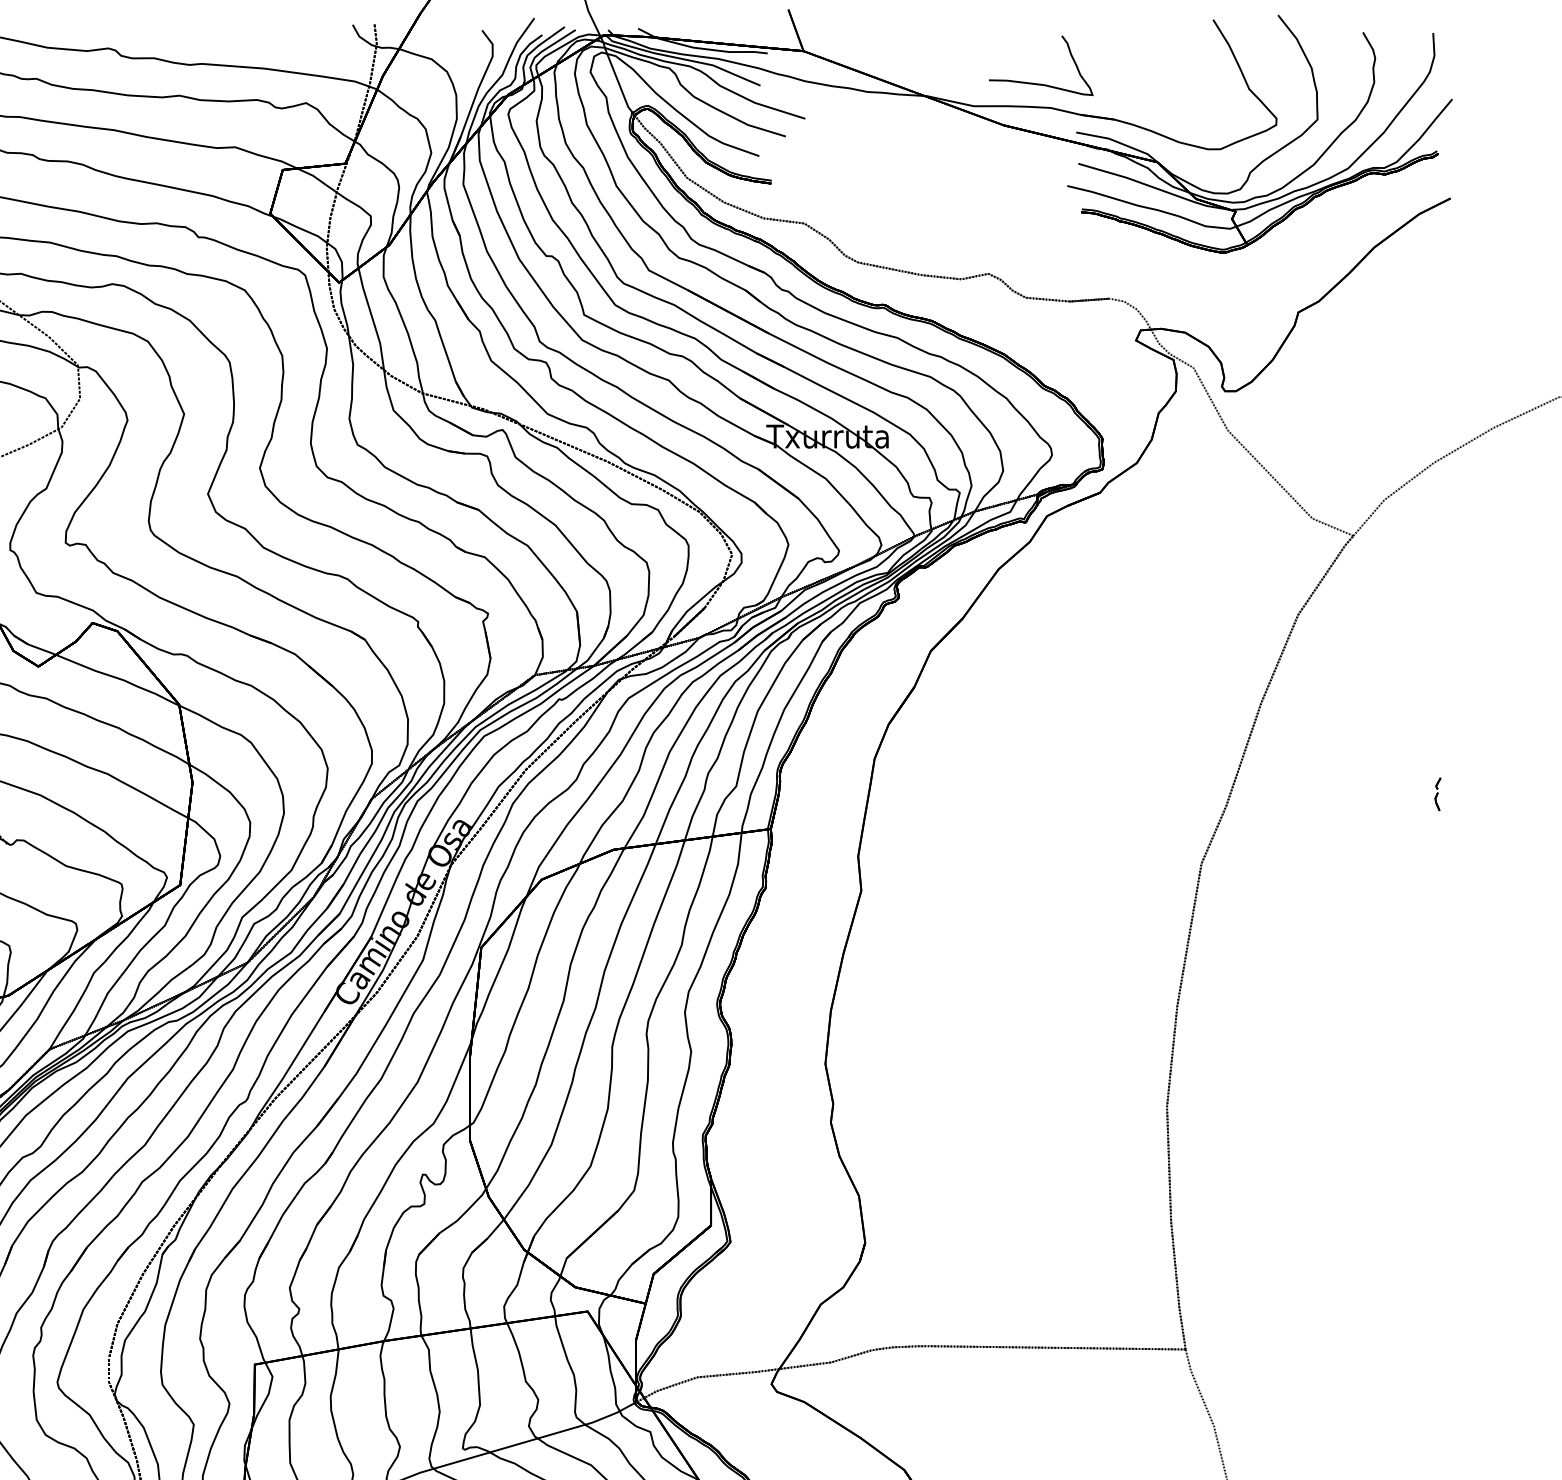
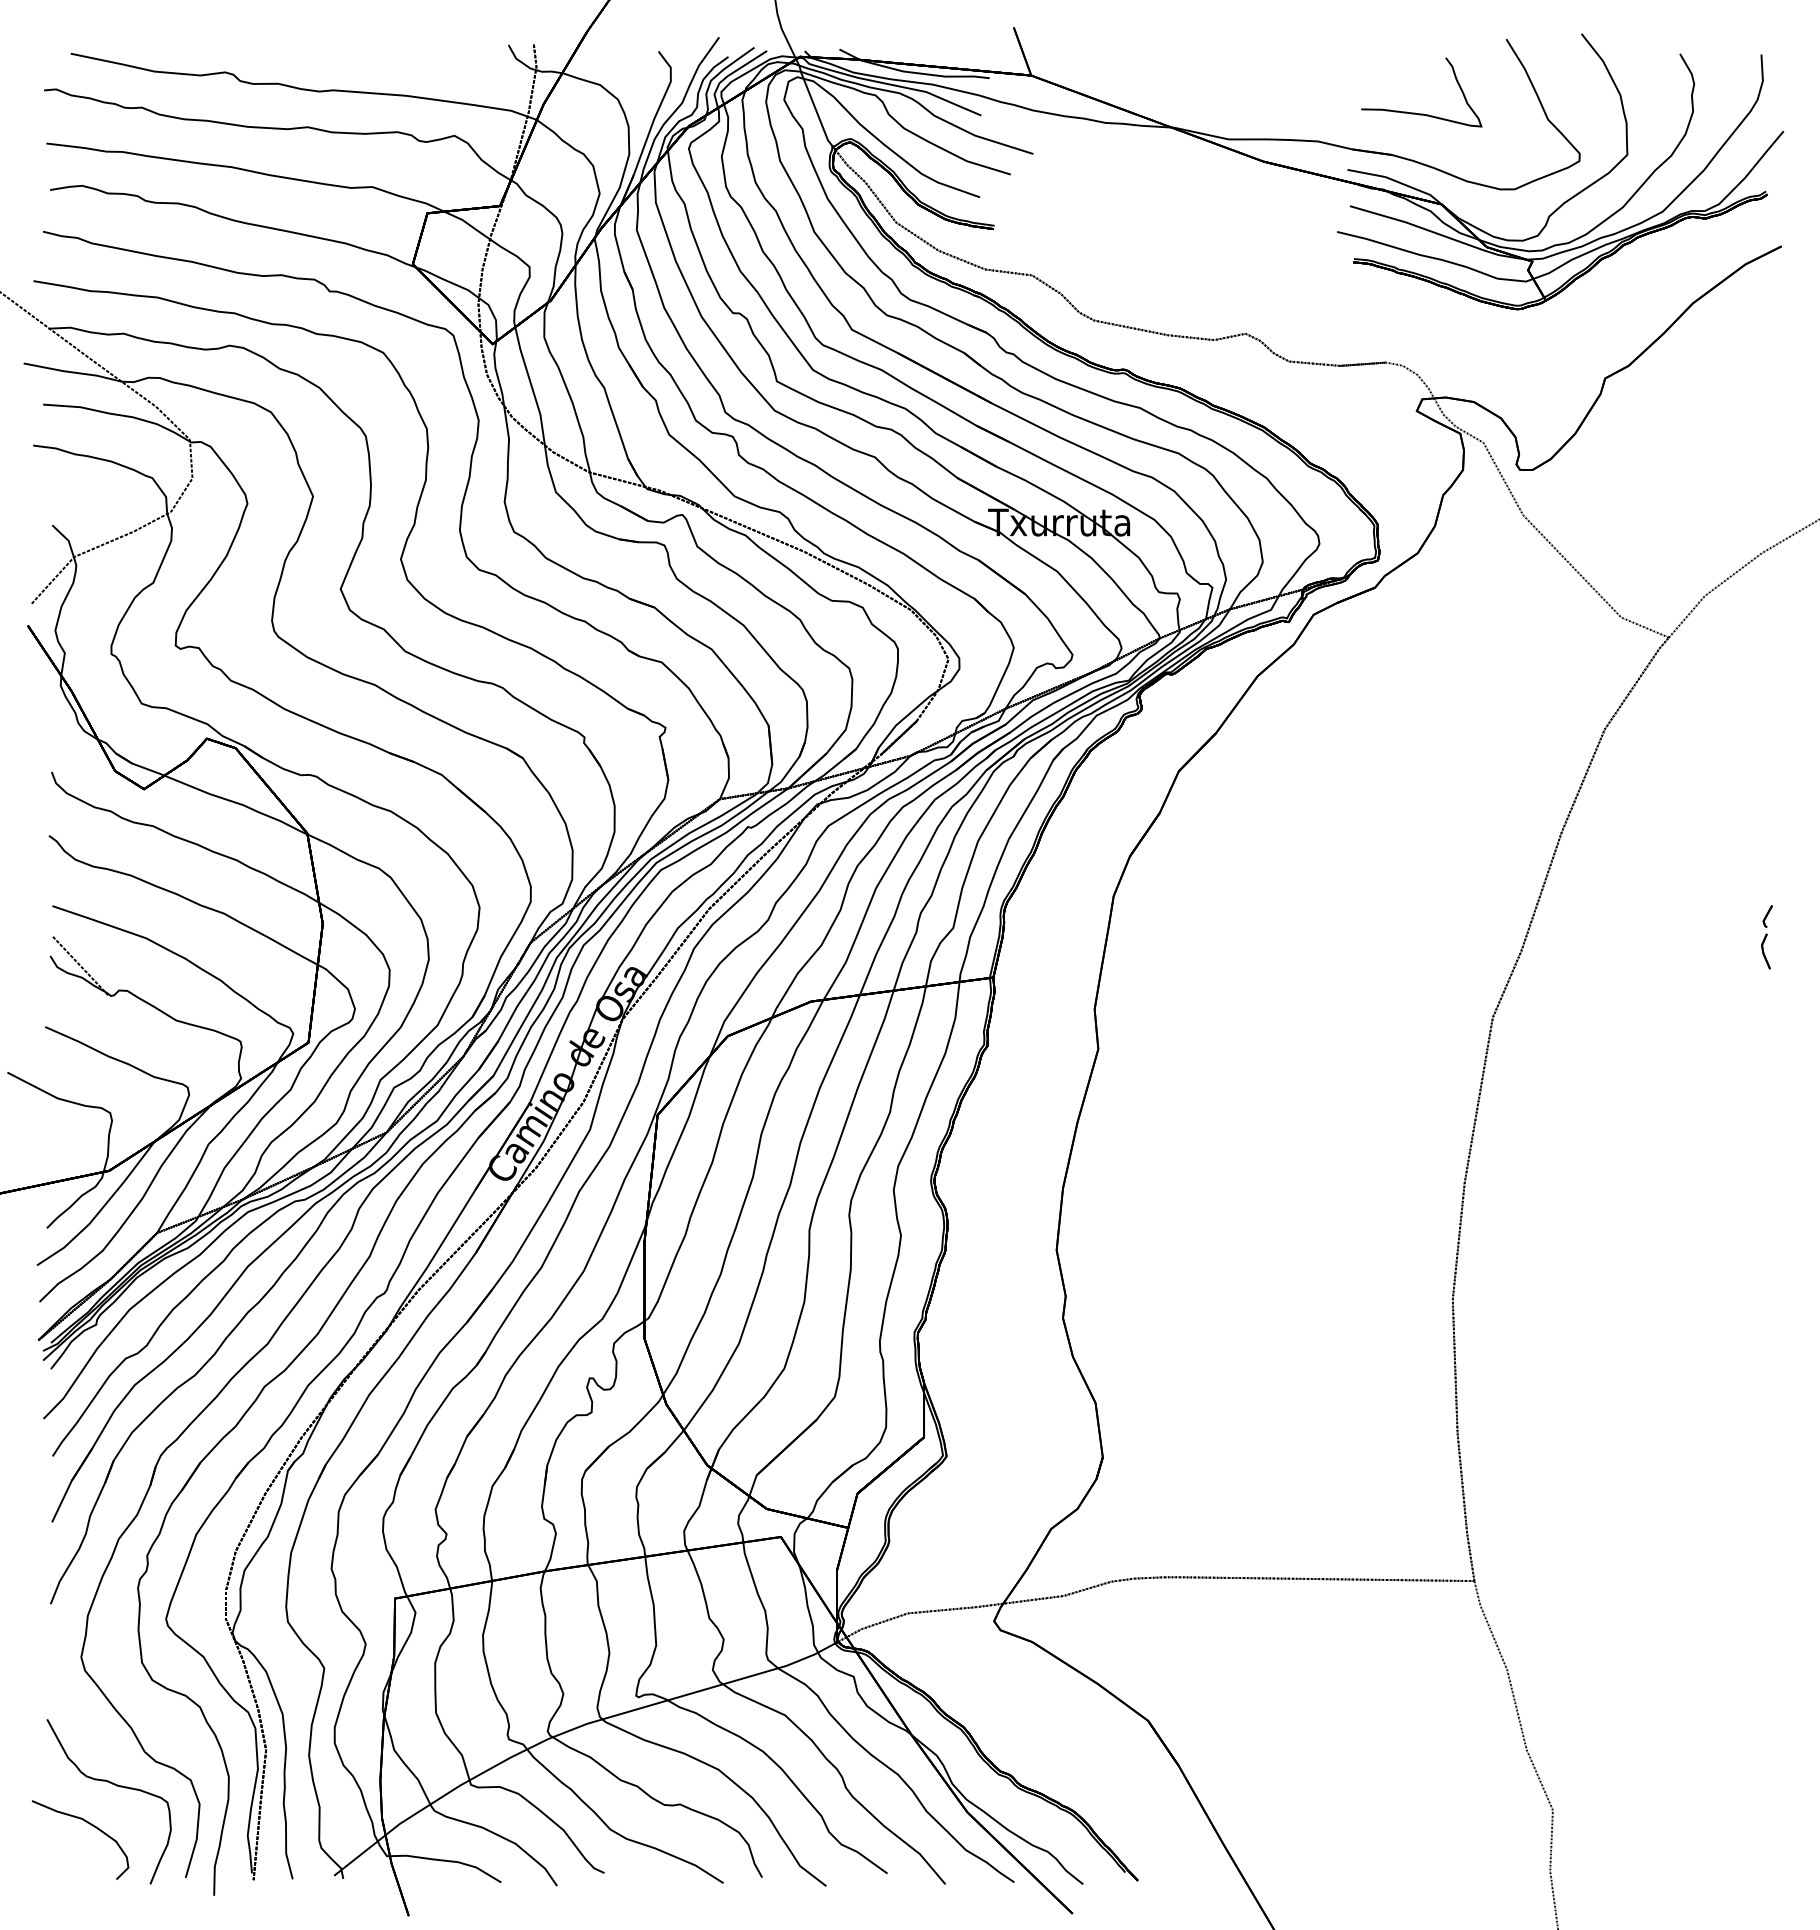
part: (1035, 83) -> (1415, 112), moved
part: (1437, 794) -> (1766, 937), size x1.67

